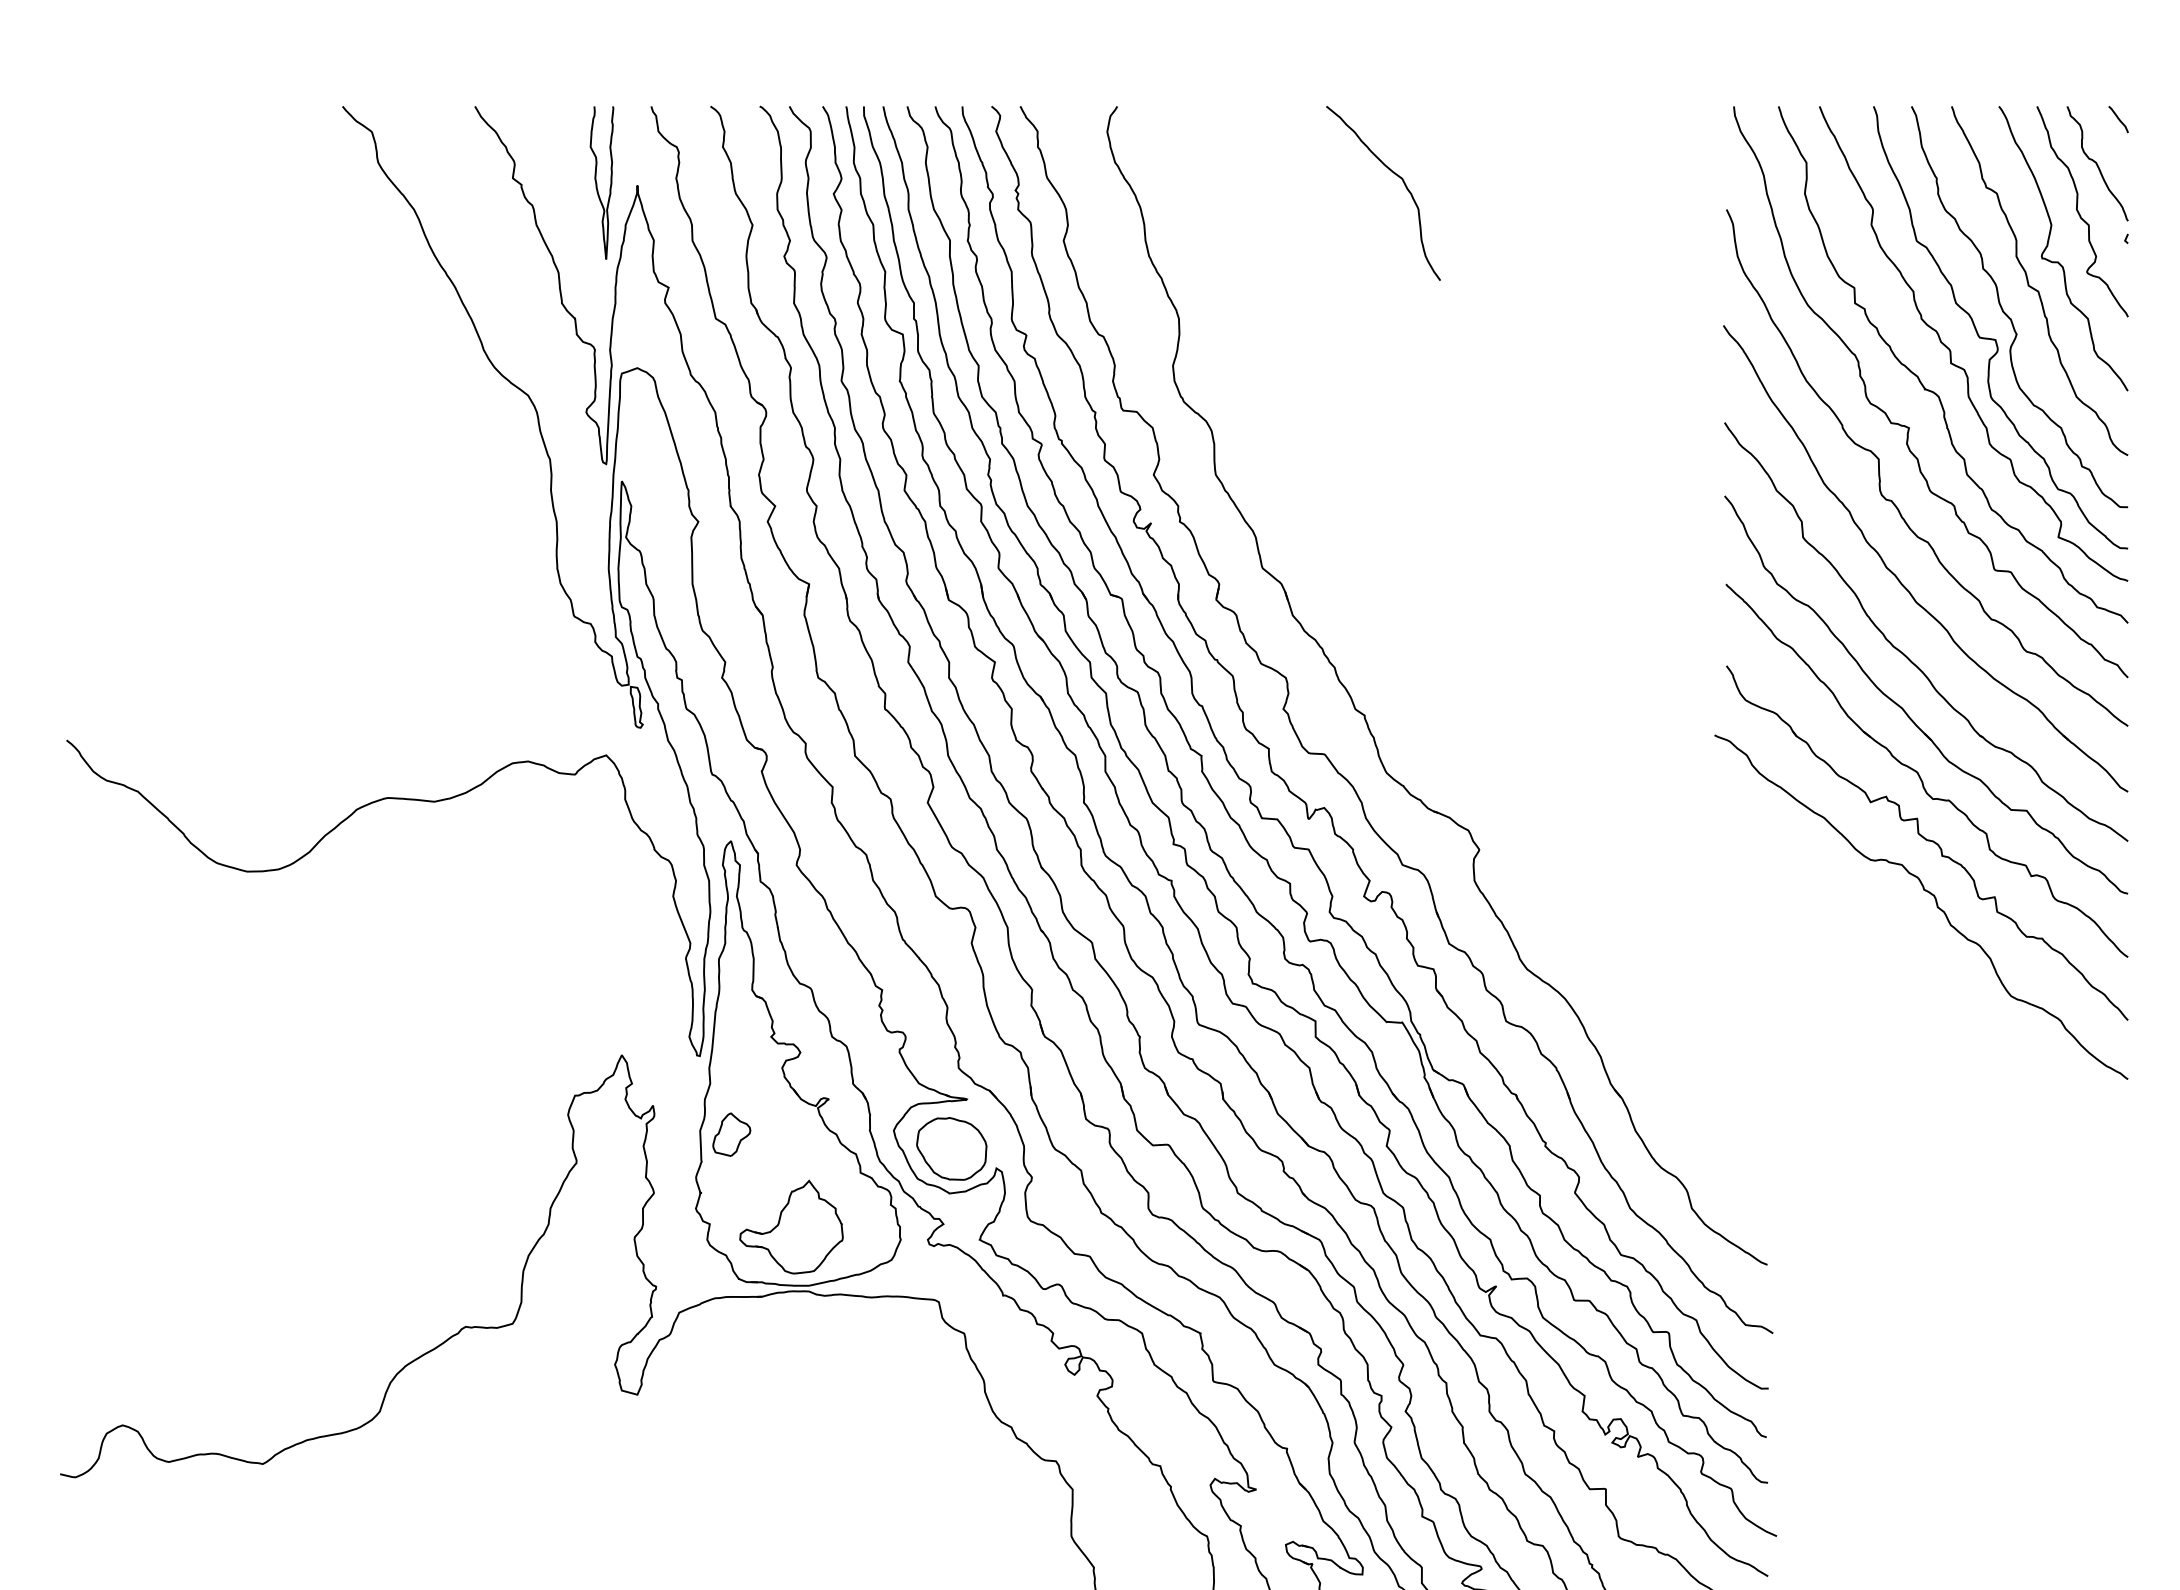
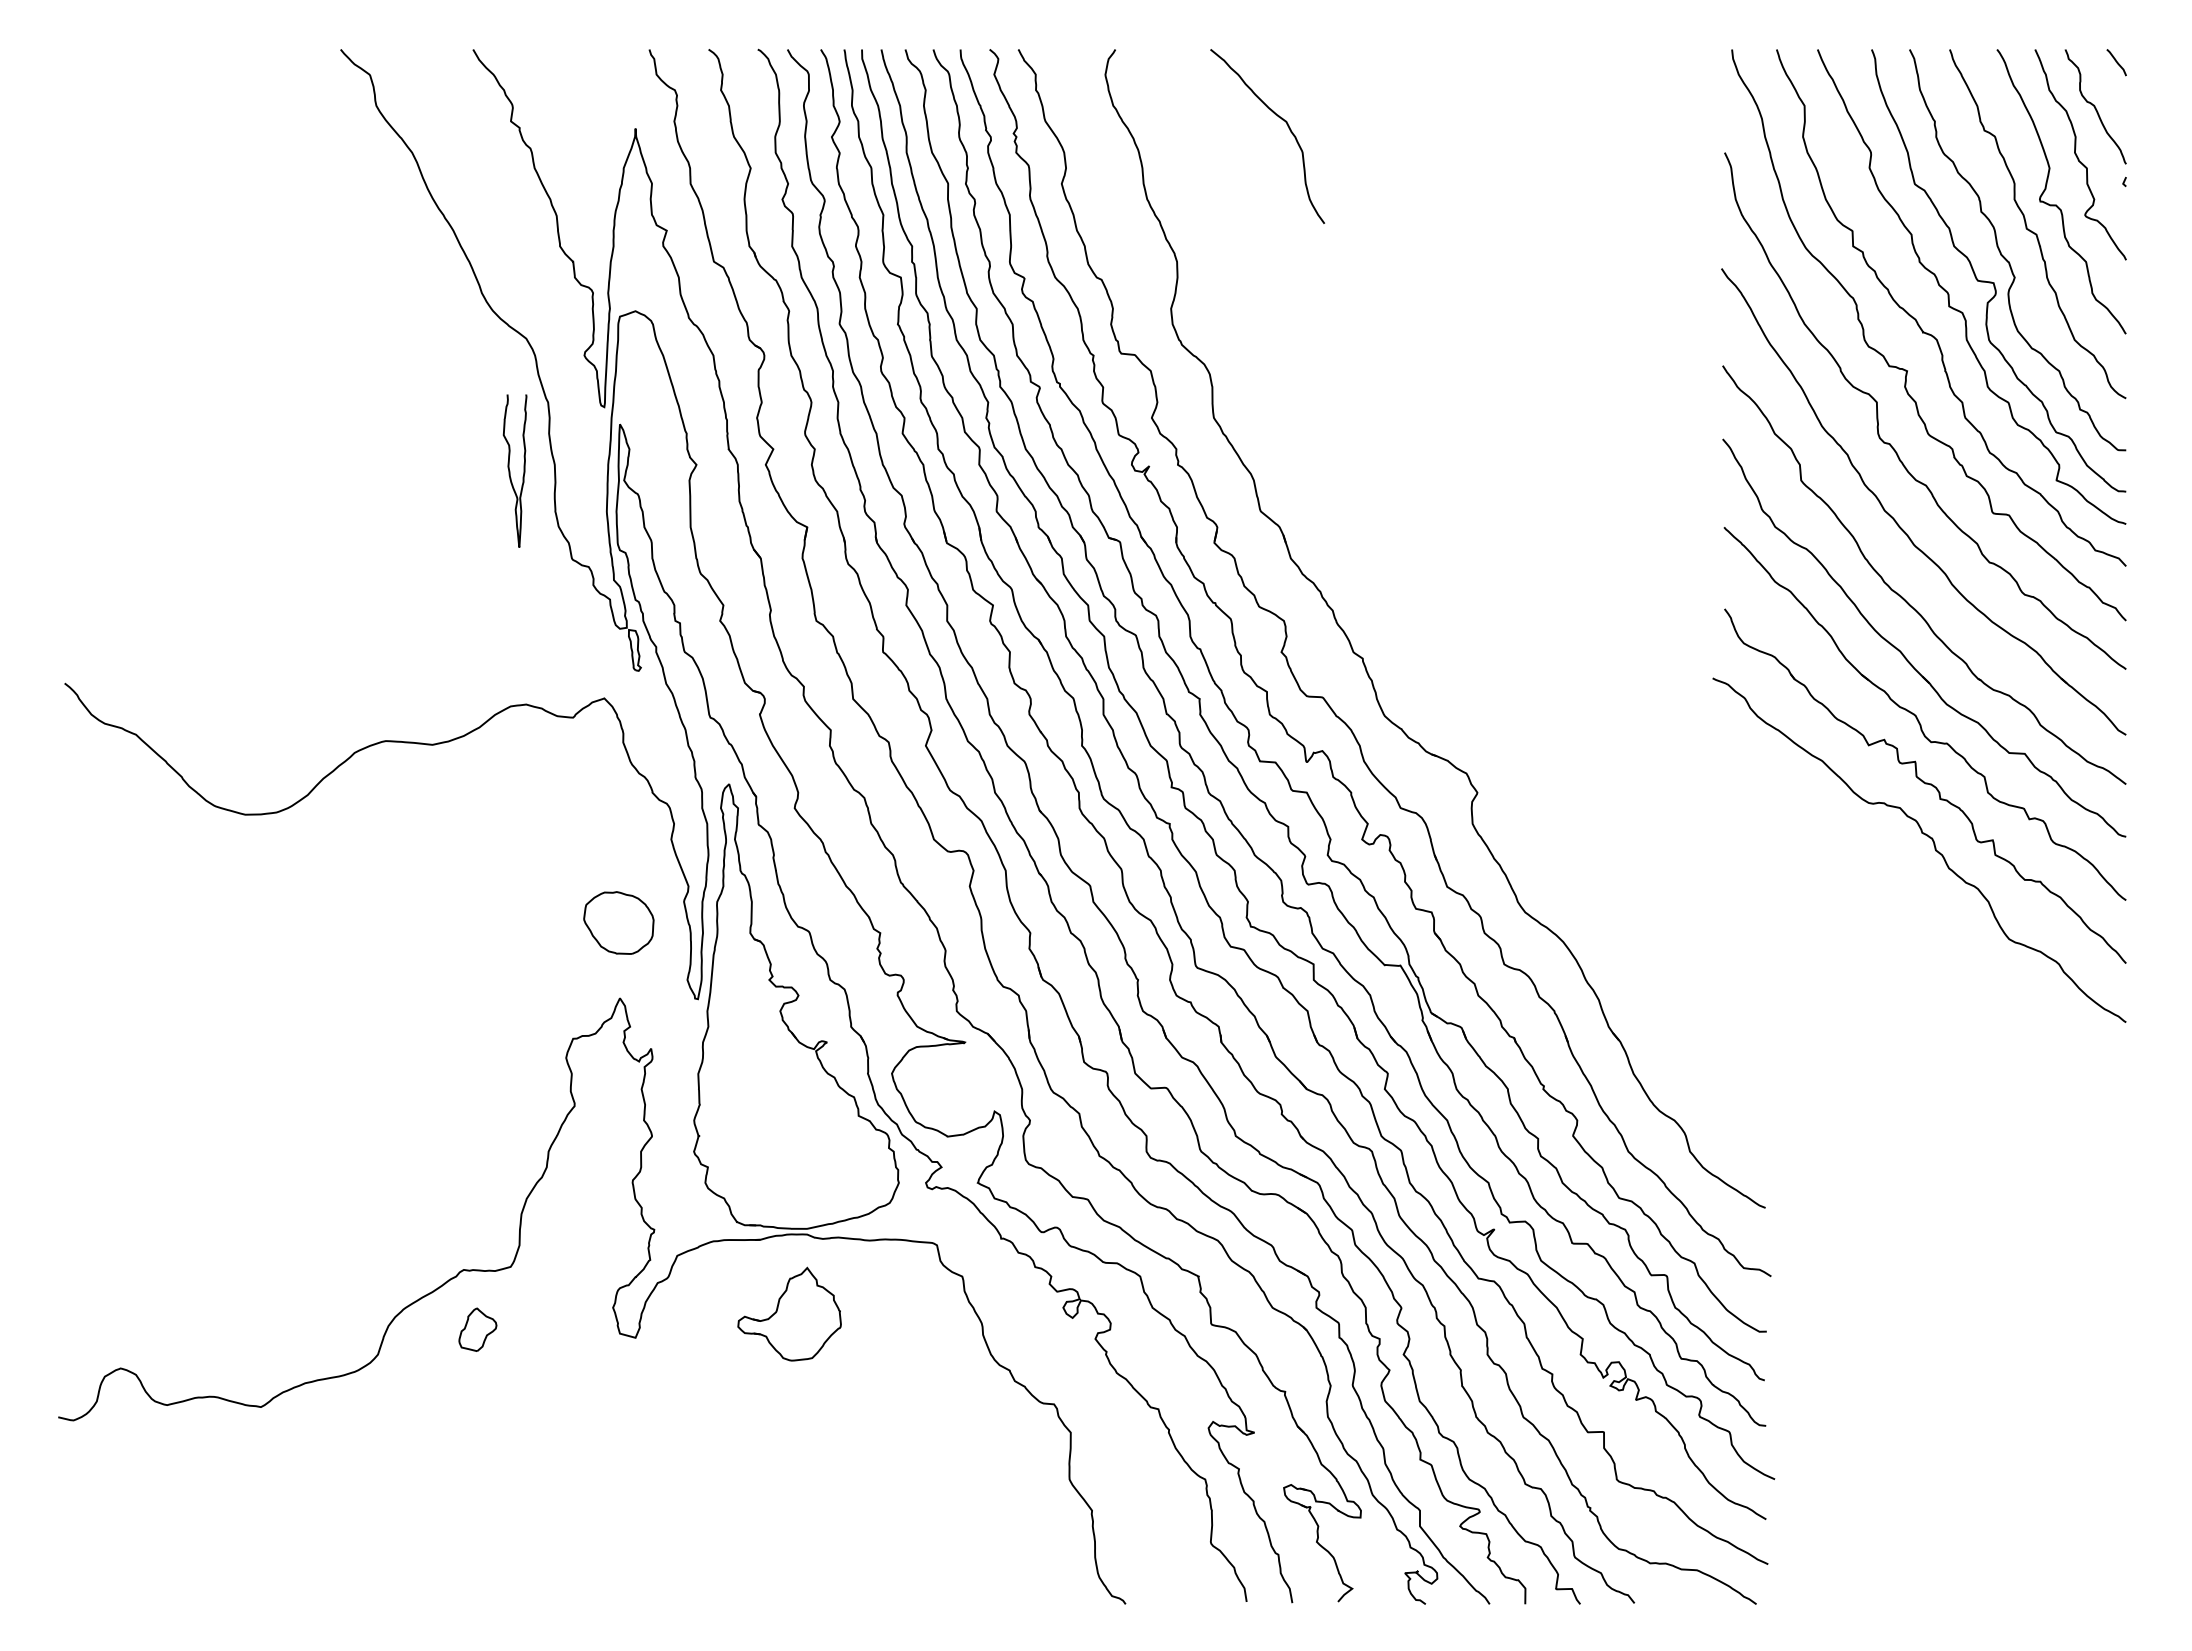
curve: (1398, 177) -> (1282, 120), moved
curve: (597, 182) -> (510, 470), moved
part: (731, 1134) -> (477, 1329), moved
part: (951, 1148) -> (618, 922), moved
part: (791, 1226) -> (789, 1313), moved

